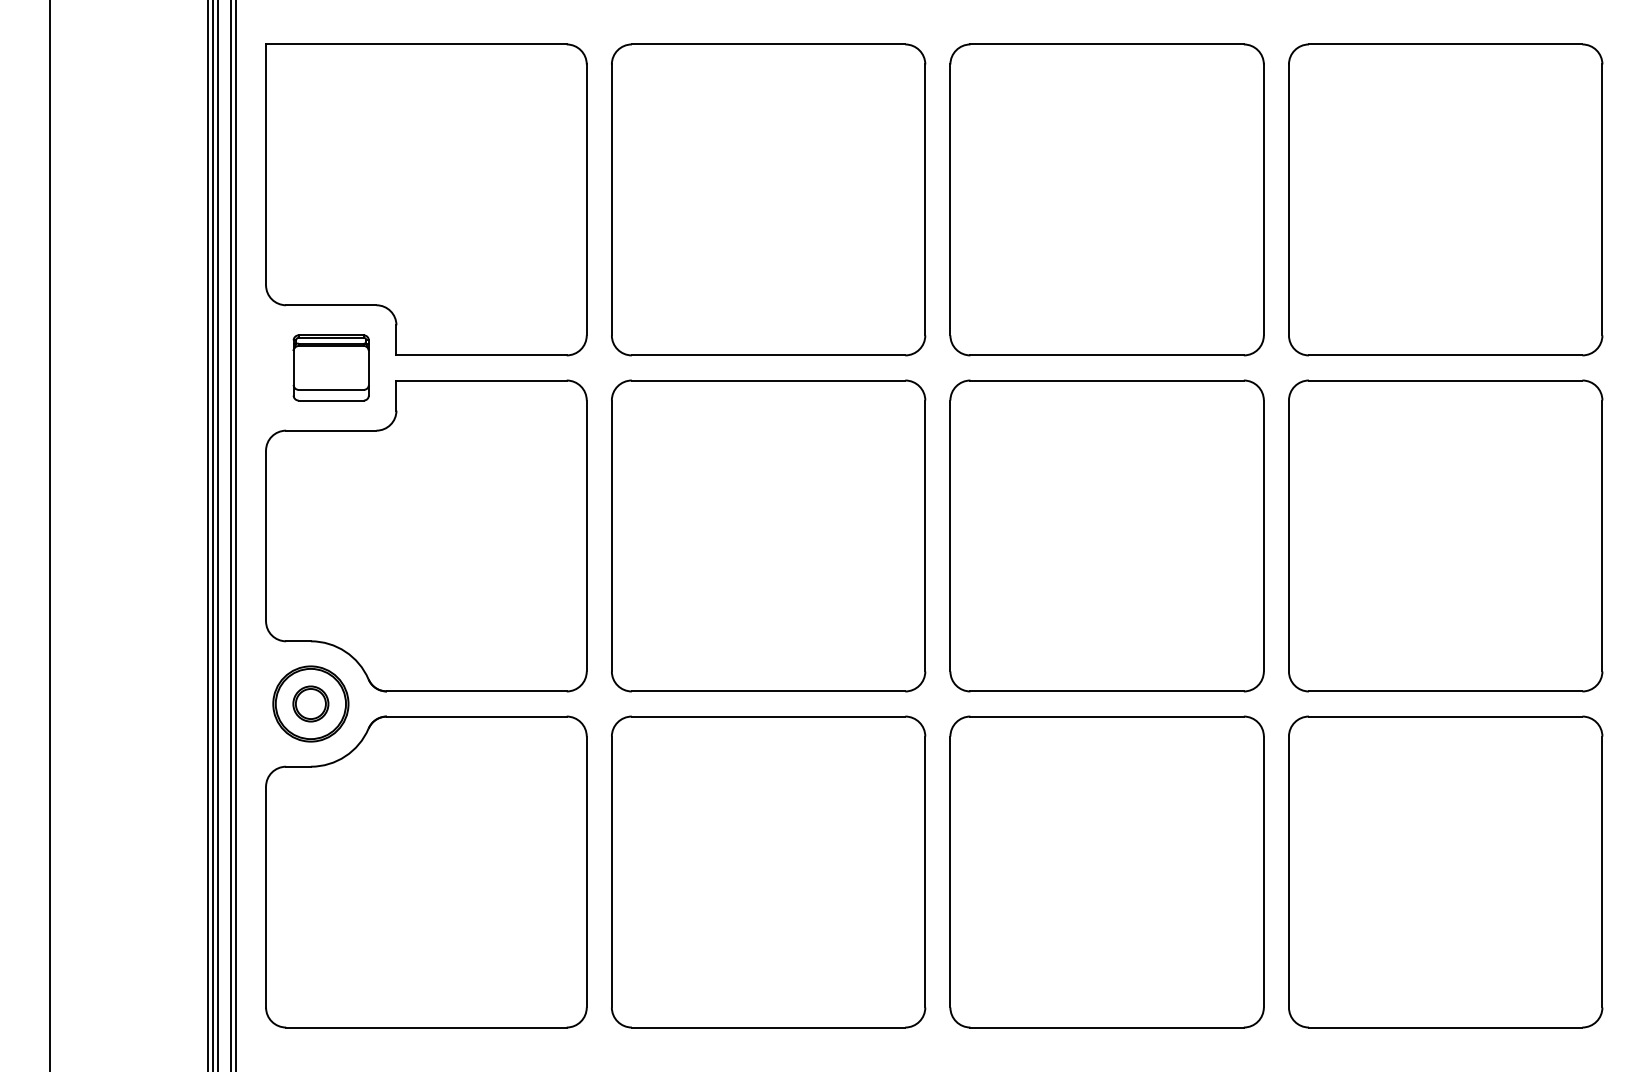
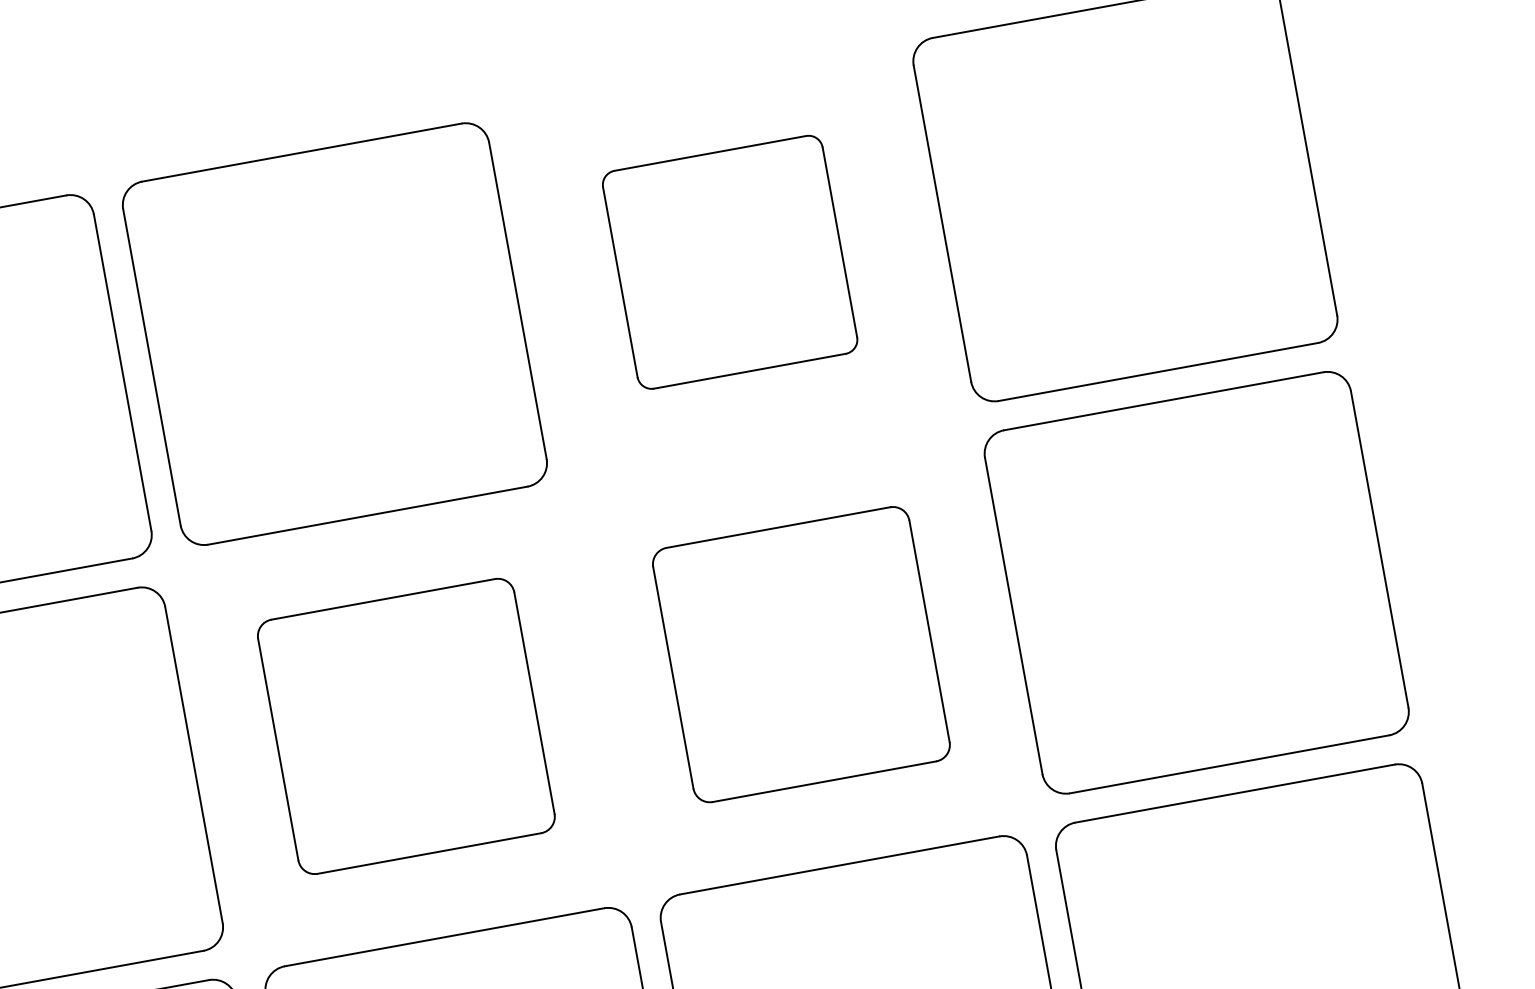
part: (1106, 199) -> (729, 261), size x0.6
part: (768, 535) -> (406, 725), size x0.7
part: (1106, 535) -> (800, 654), size x0.7

